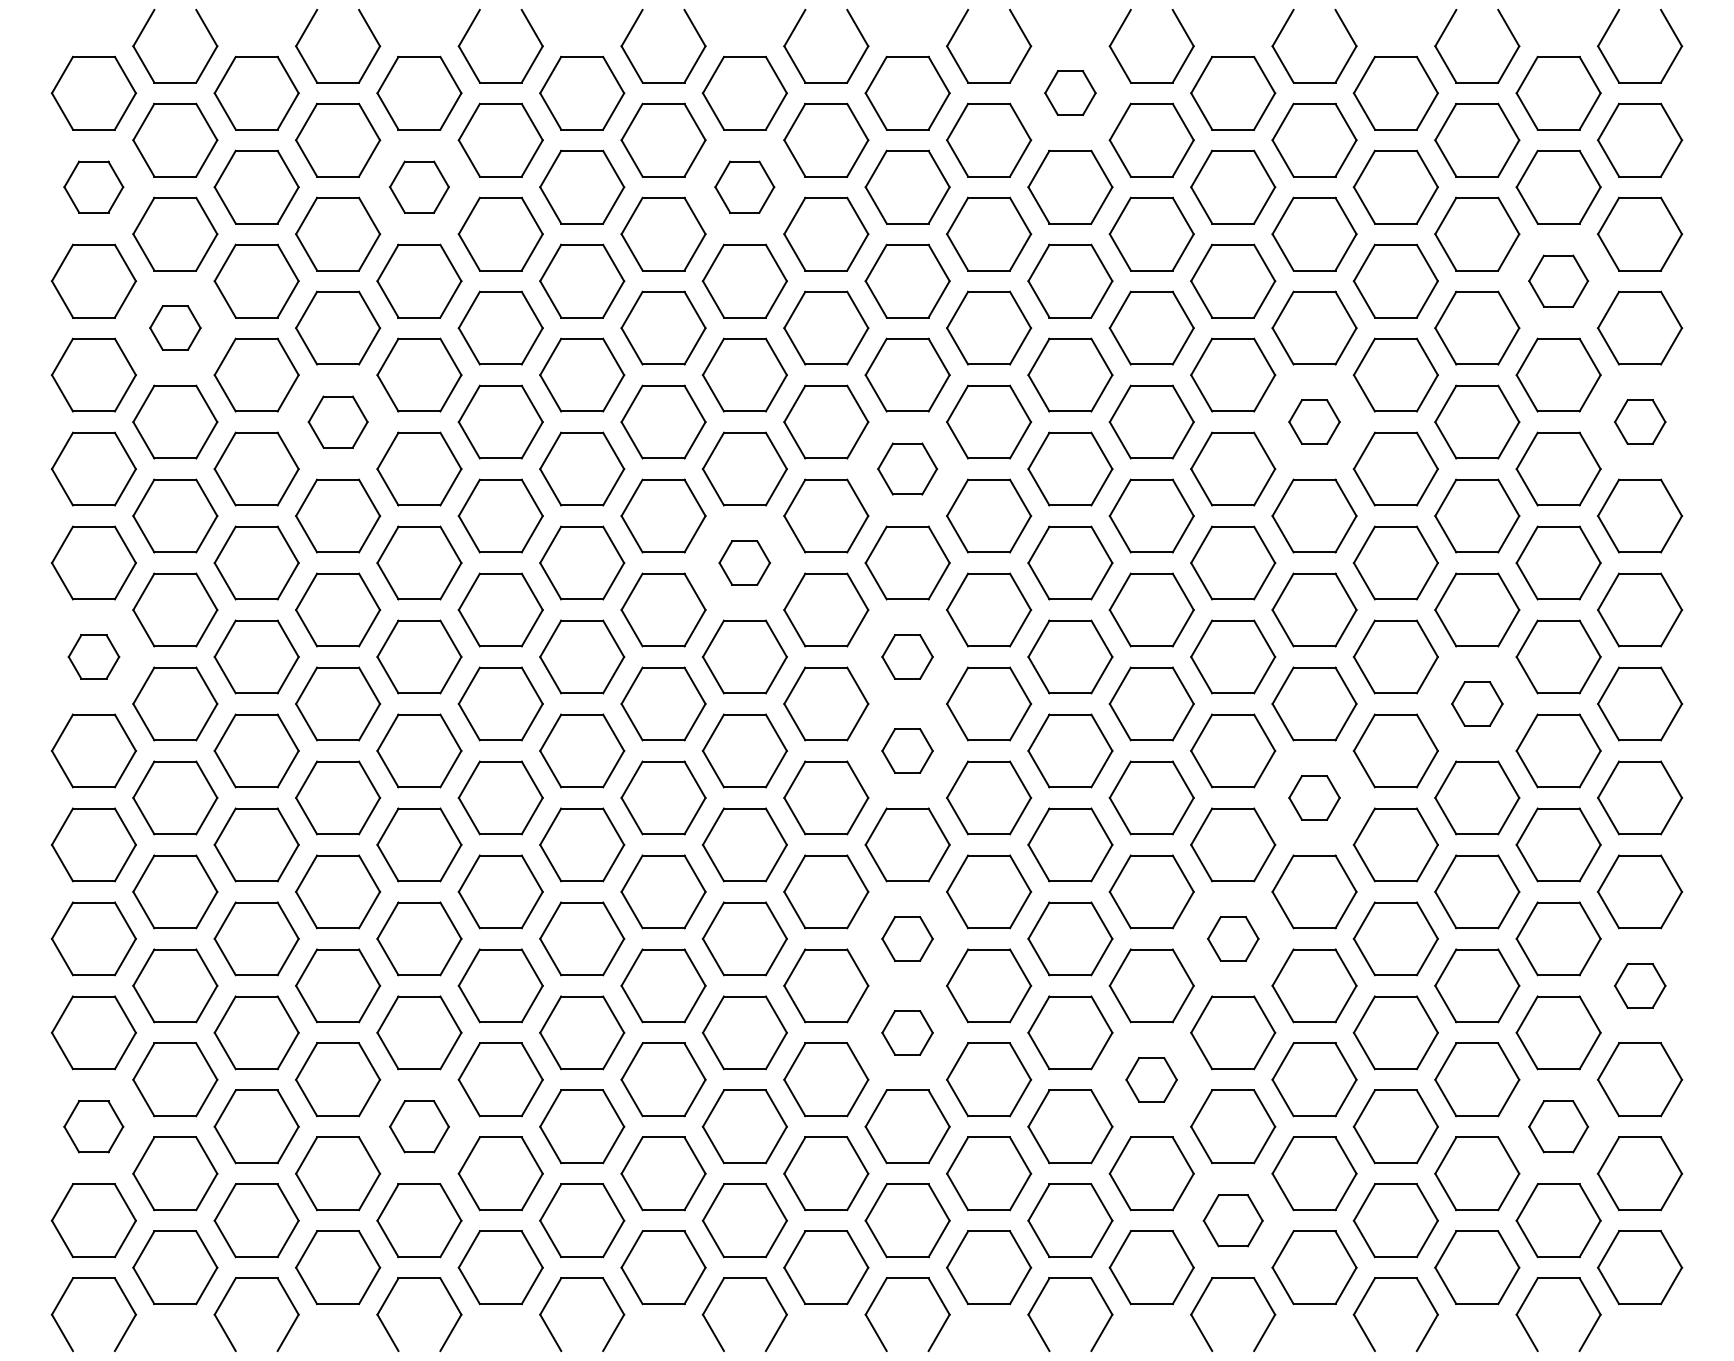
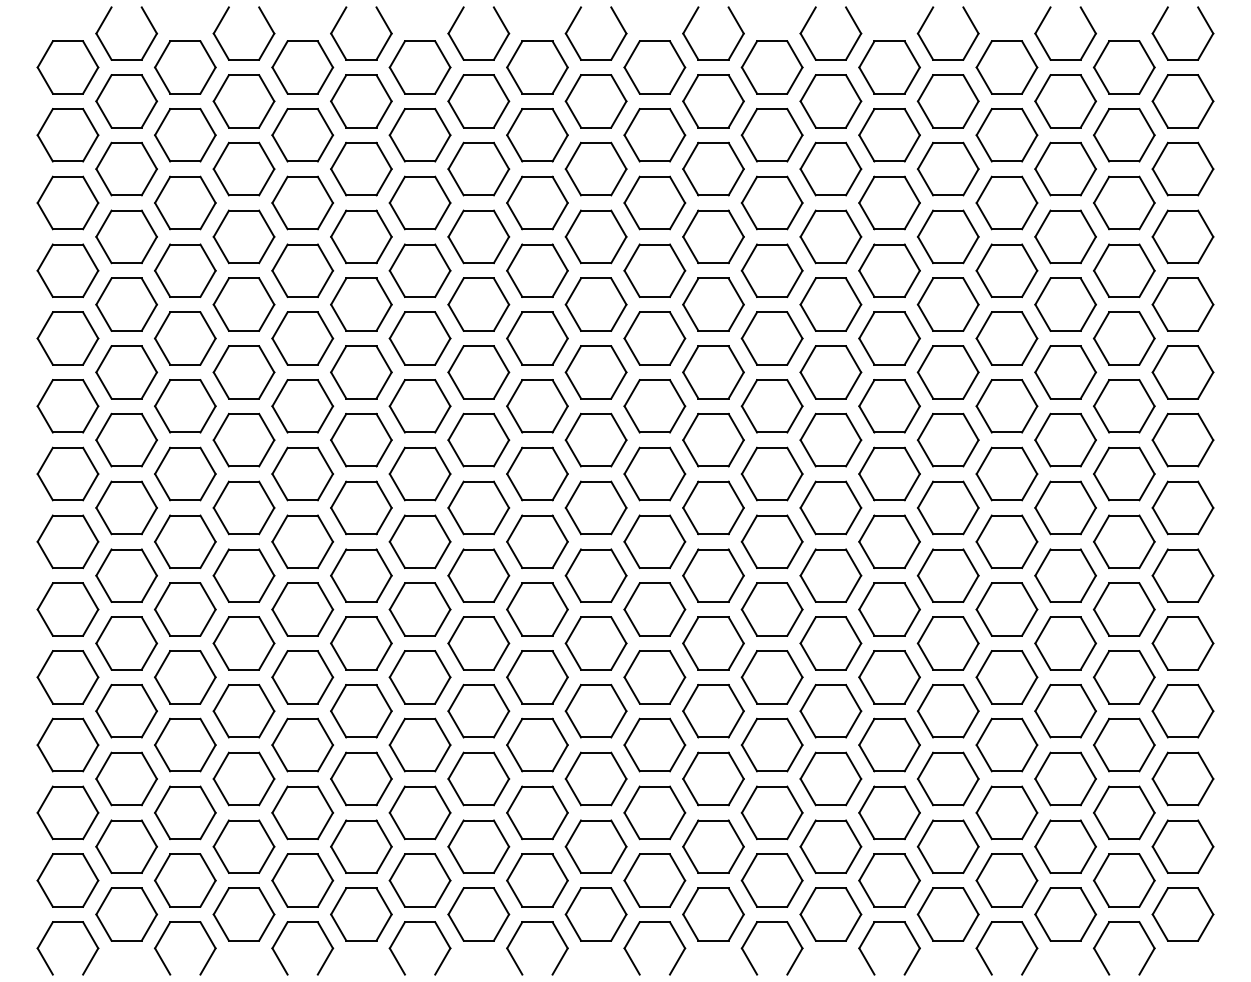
part: (1070, 92) -> (772, 66), size x1.67
part: (93, 186) -> (67, 134), size x1.43
part: (419, 186) -> (302, 134), size x1.43
part: (744, 186) -> (537, 134), size x1.43
part: (1558, 280) -> (1124, 202), size x1.43
part: (175, 327) -> (126, 236), size x1.67
part: (338, 421) -> (244, 304), size x1.43
part: (1314, 421) -> (948, 304), size x1.67
part: (1640, 421) -> (1183, 304), size x1.67
part: (907, 468) -> (654, 338), size x1.43
part: (744, 562) -> (537, 405), size x1.67
part: (93, 656) -> (67, 473), size x1.67
part: (907, 656) -> (654, 473), size x1.67
part: (1477, 703) -> (1065, 507), size x1.67
part: (907, 750) -> (654, 541), size x1.67
part: (1314, 797) -> (948, 575), size x1.67
part: (907, 938) -> (654, 677), size x1.67
part: (1233, 938) -> (889, 677), size x1.67
part: (1640, 985) -> (1183, 710), size x1.67
part: (907, 1032) -> (654, 744), size x1.67
part: (1151, 1079) -> (830, 778), size x1.67
part: (93, 1126) -> (67, 812), size x1.43
part: (419, 1126) -> (302, 812), size x1.43
part: (1558, 1126) -> (1124, 812), size x1.43
part: (1233, 1220) -> (889, 880), size x1.43

